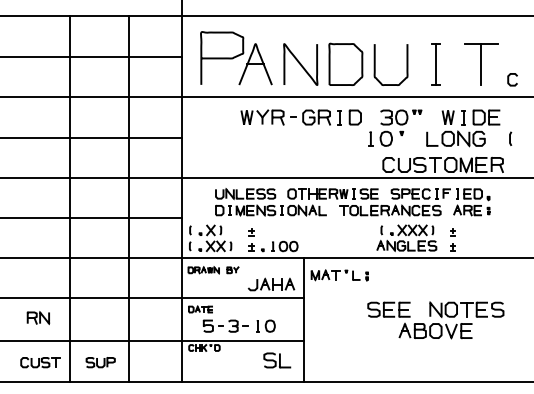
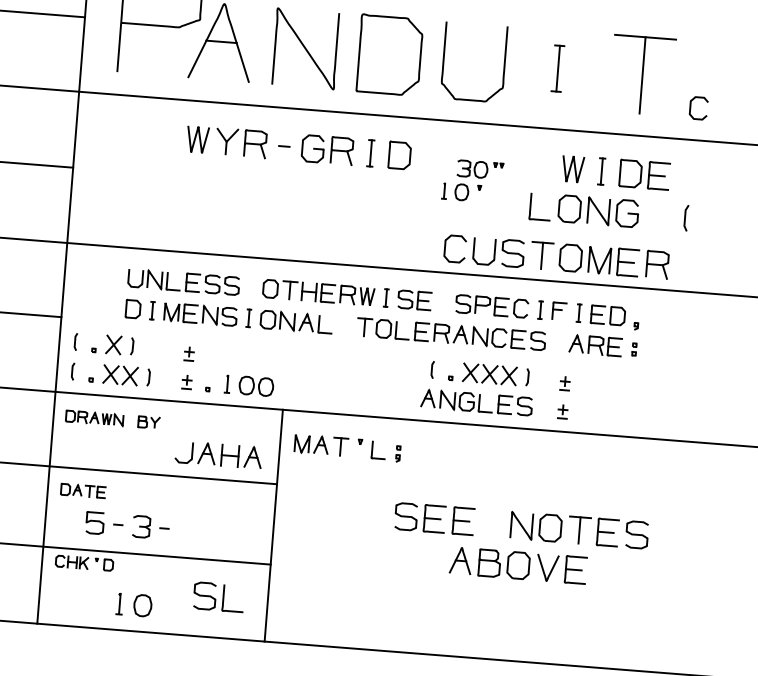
part: (435, 64) -> (556, 68), size x0.6
part: (395, 127) -> (473, 180), size x0.6
part: (265, 325) -> (133, 603), moved

